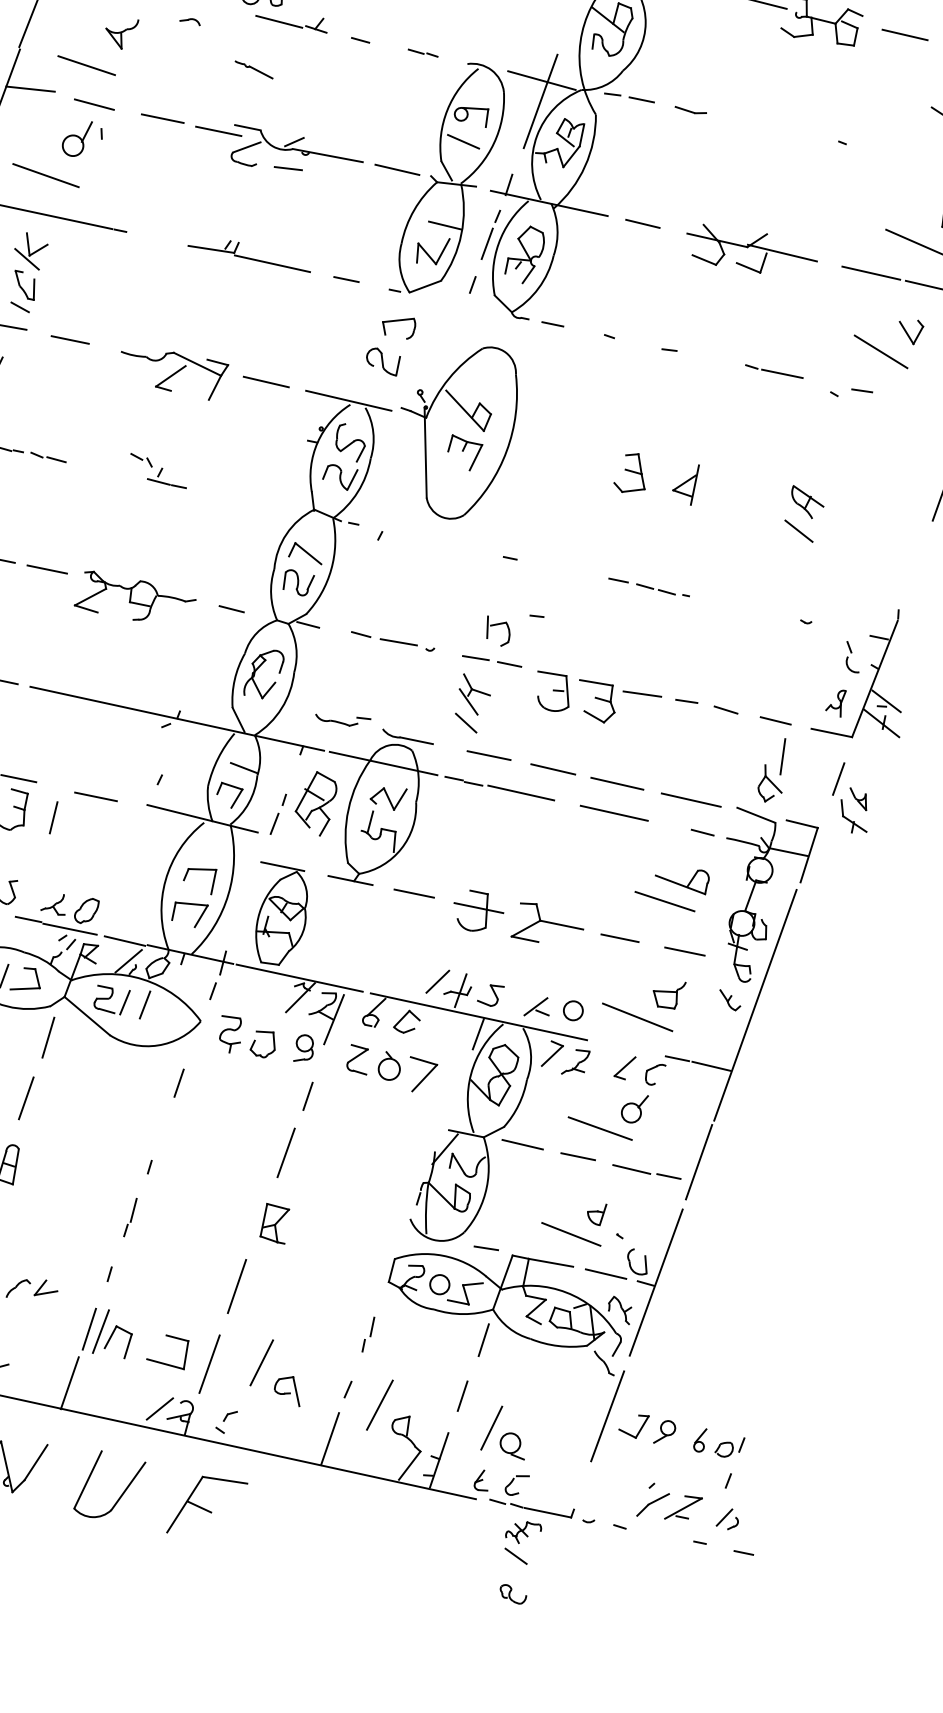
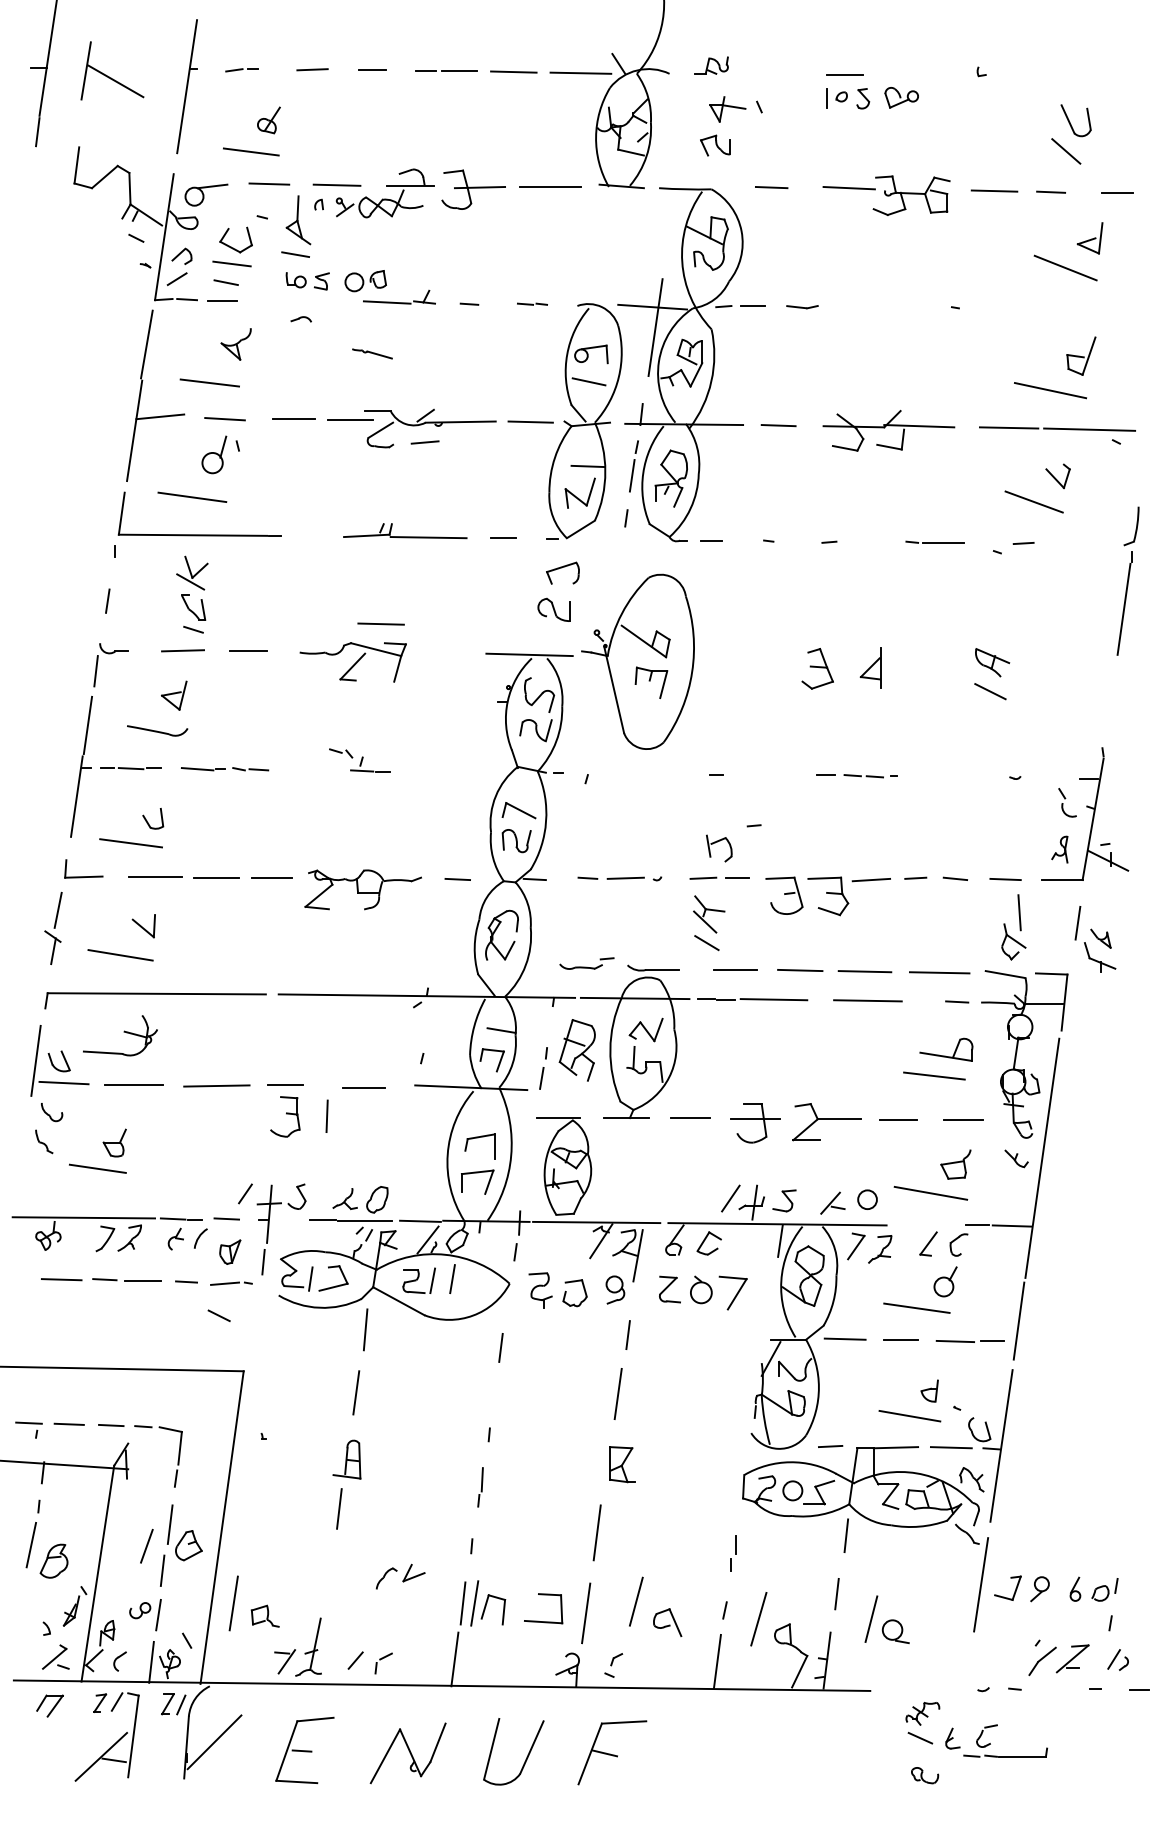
line: (265, 381) -> (380, 623), moved
line: (886, 701) -> (1108, 838), removed
line: (159, 1408) -> (546, 1666), removed
part: (518, 1493) -> (990, 1743), moved

